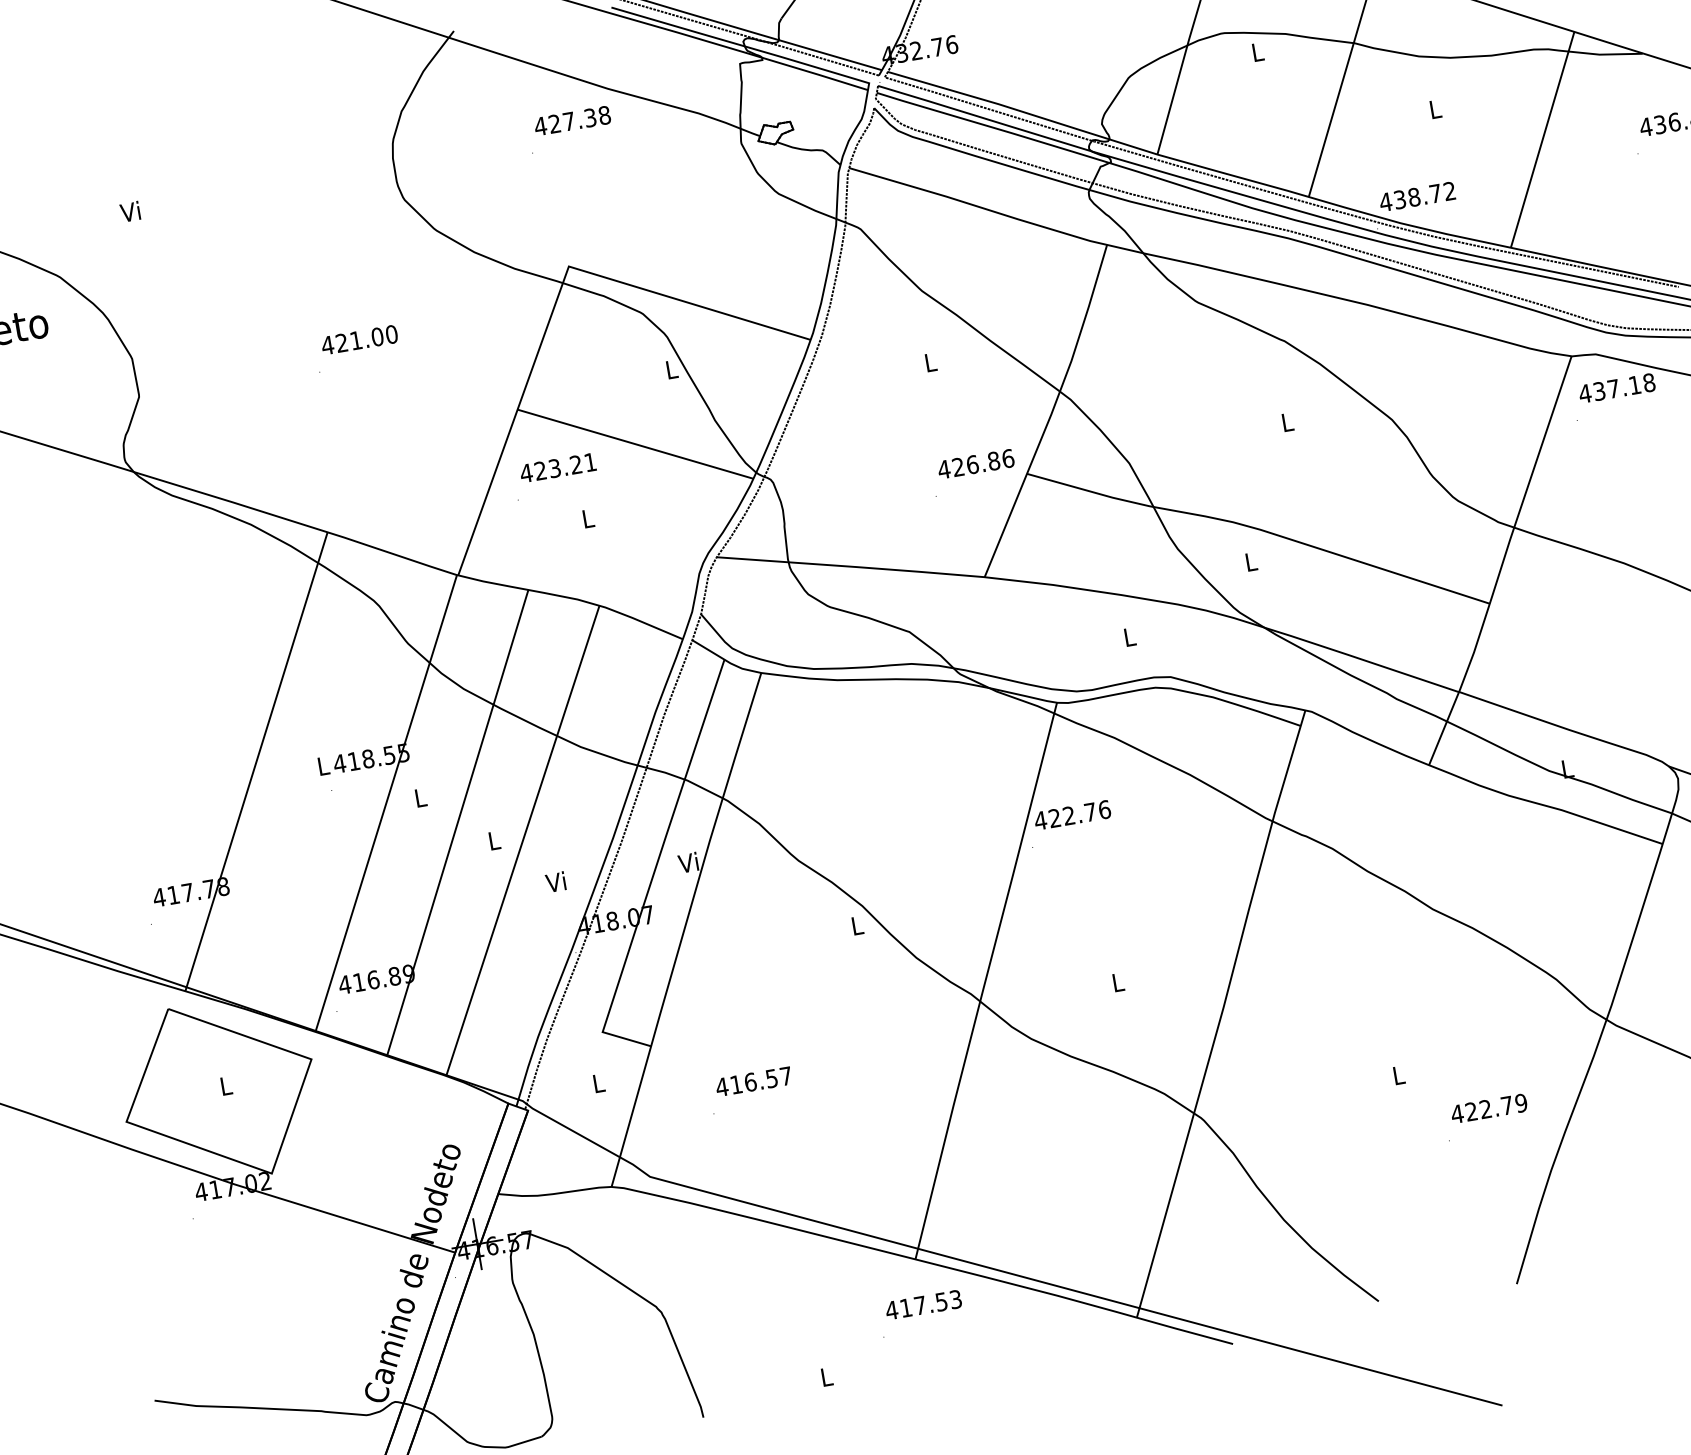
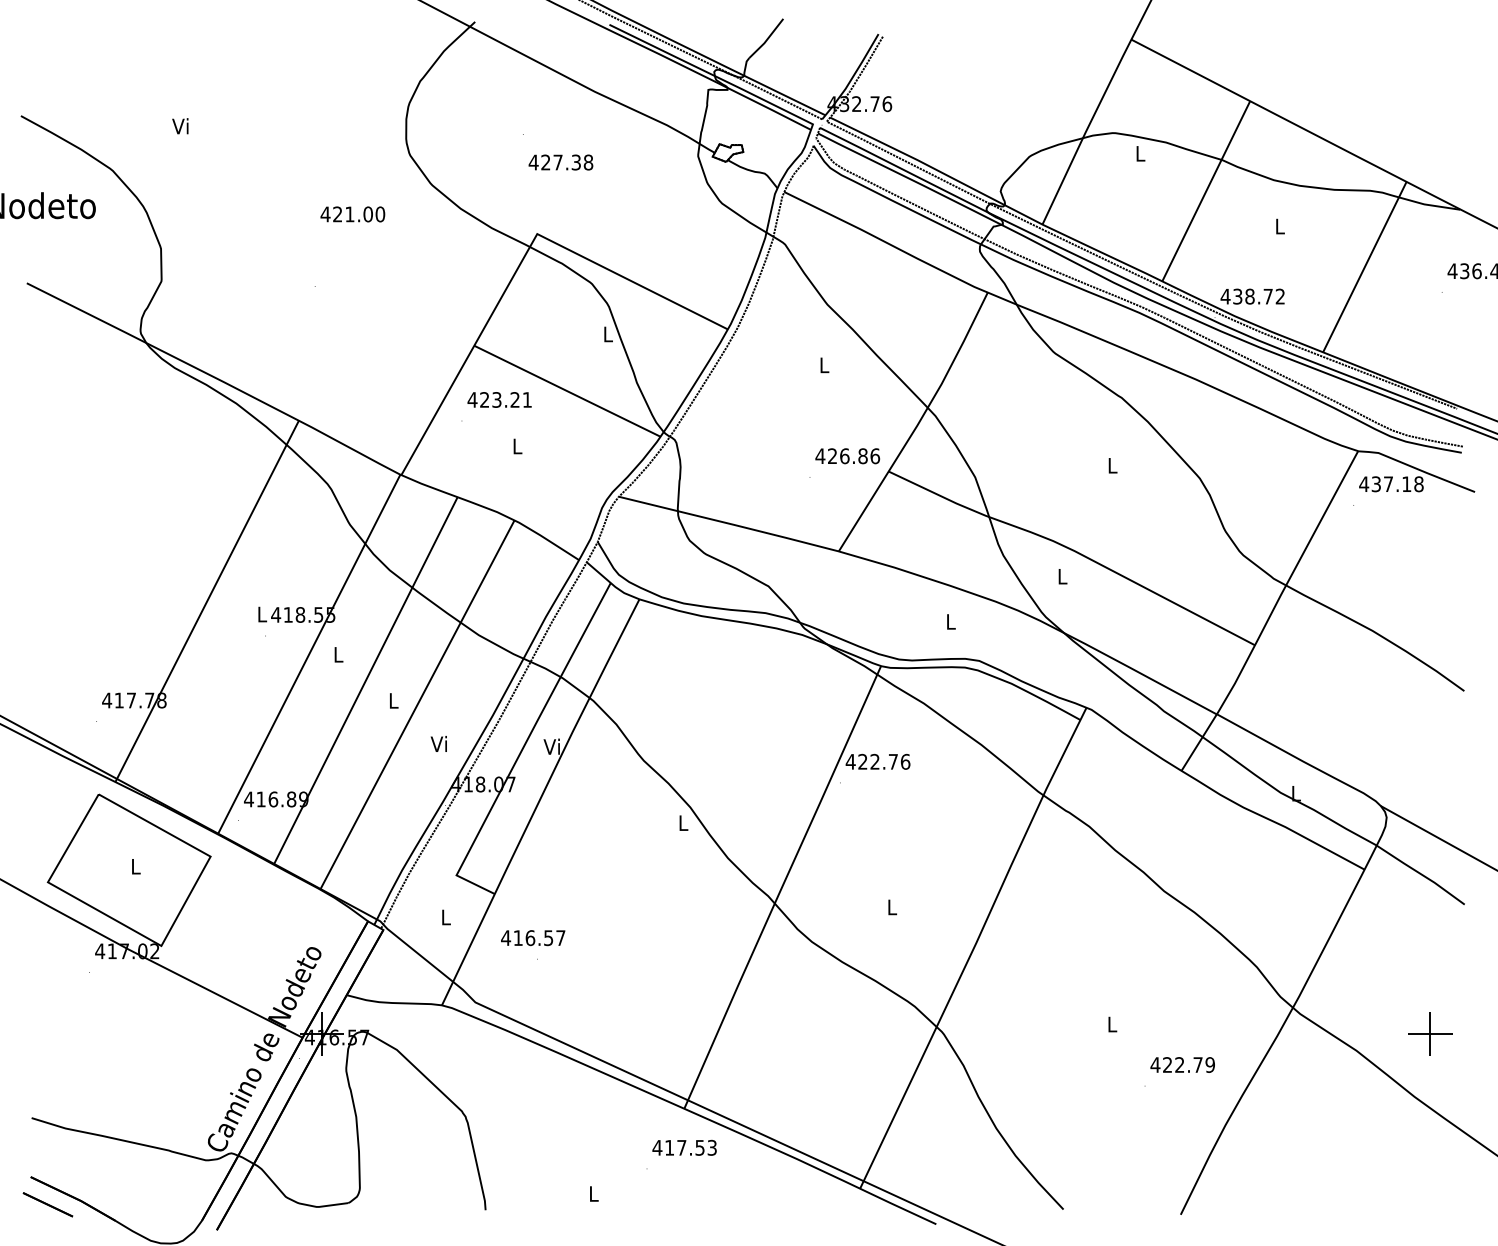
text: (571, 121) -> (560, 162), moved
text: (359, 340) -> (352, 214), moved
text: (754, 1082) -> (533, 938), moved

